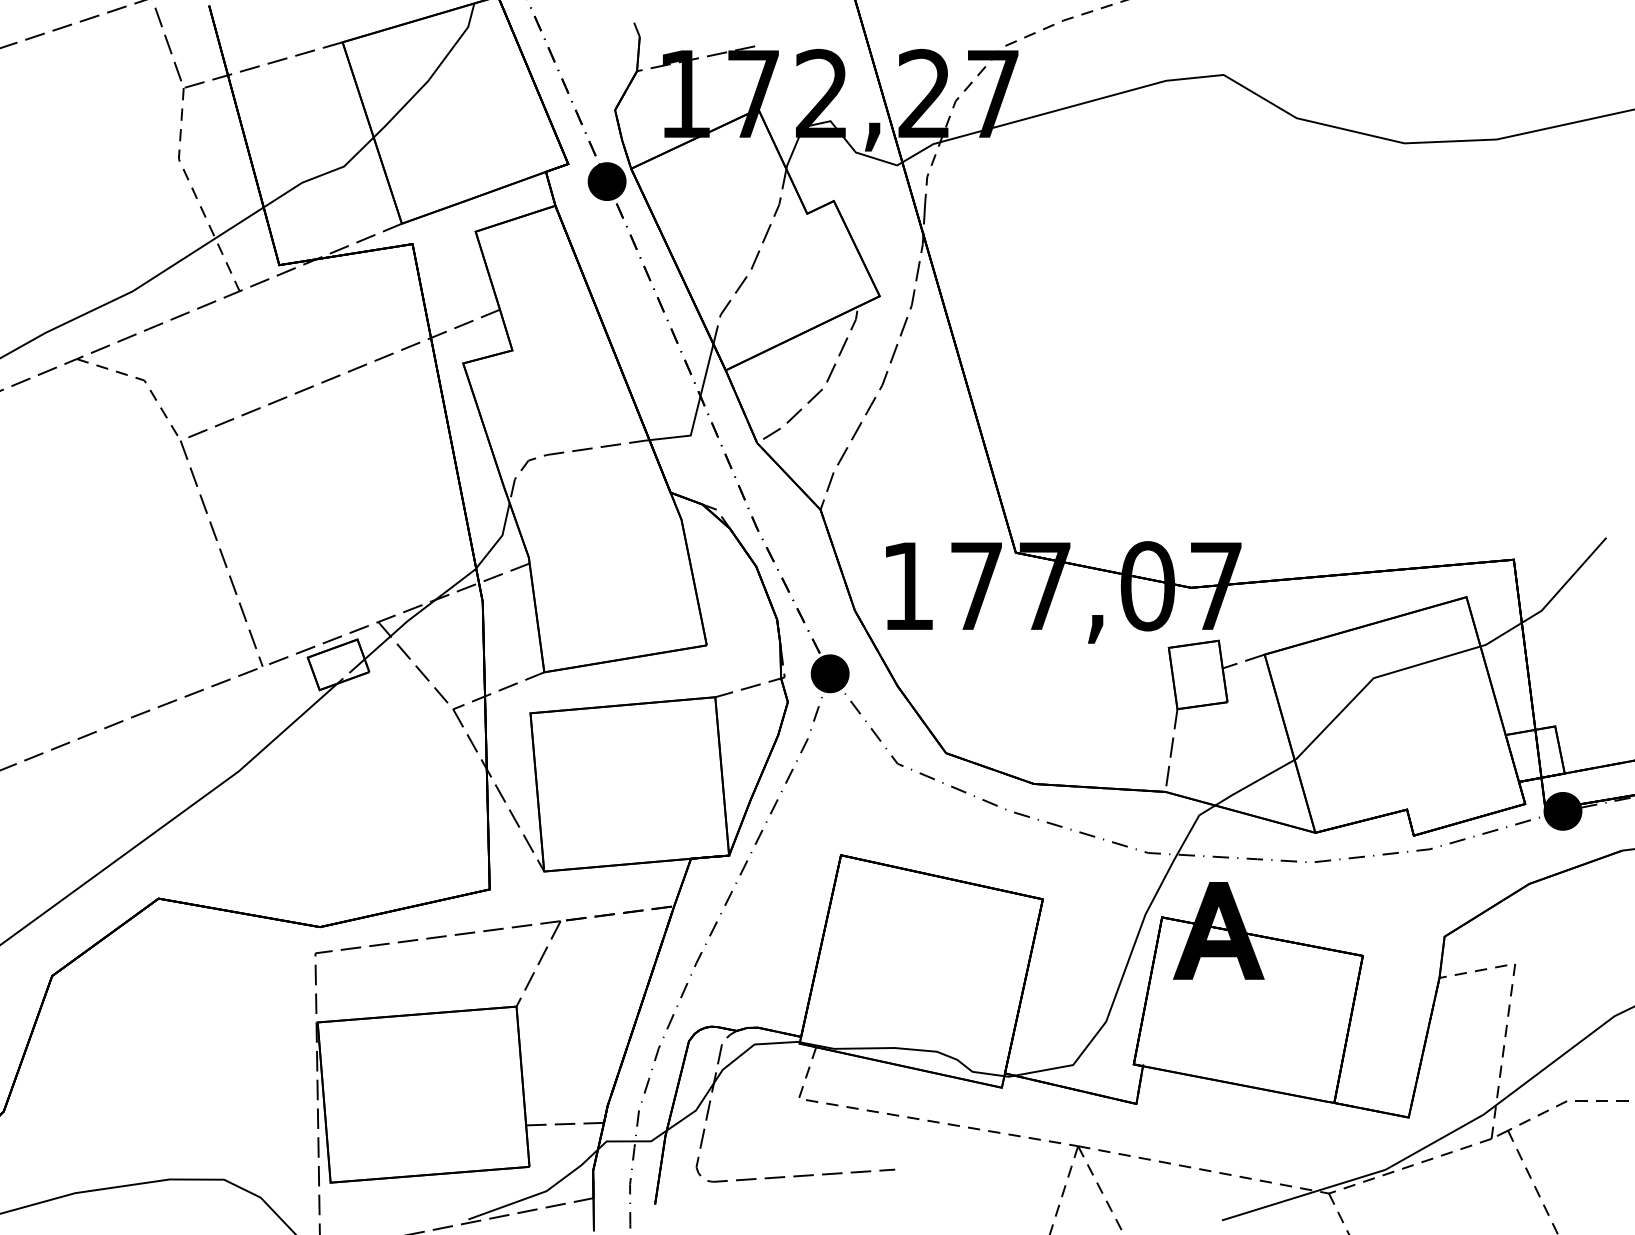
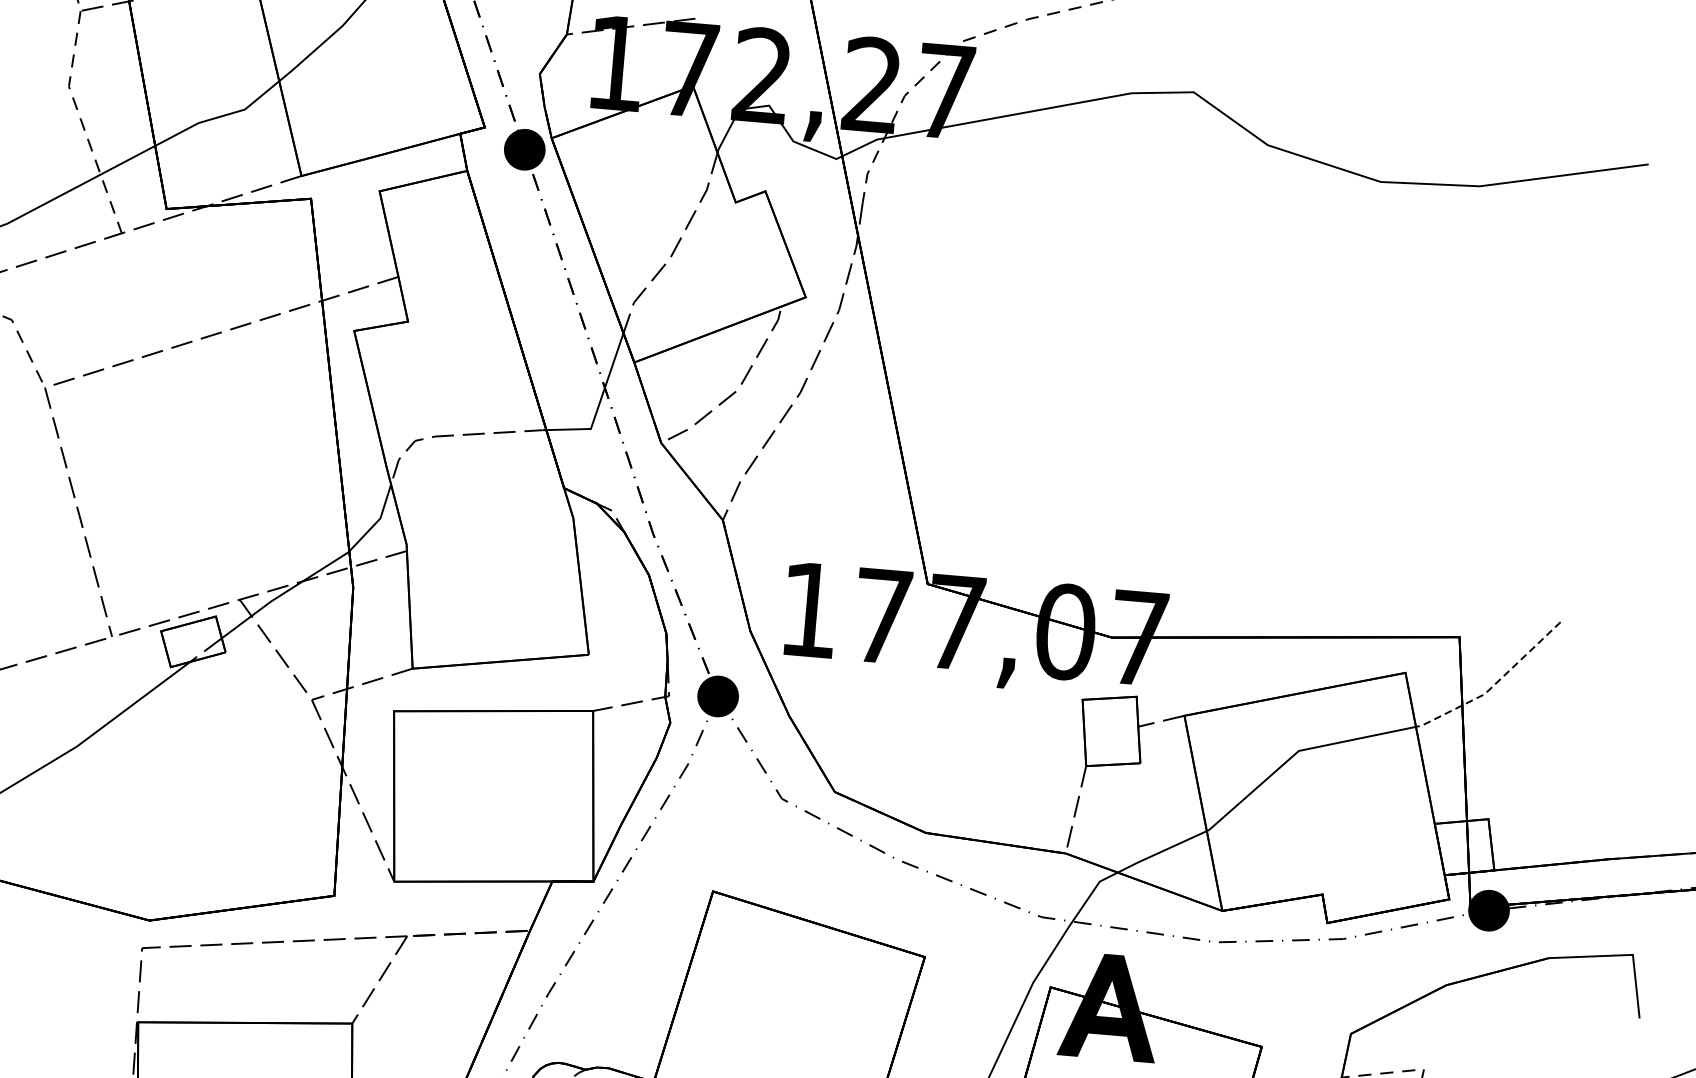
line: (1549, 601) -> (1493, 685), solid -> dashed

